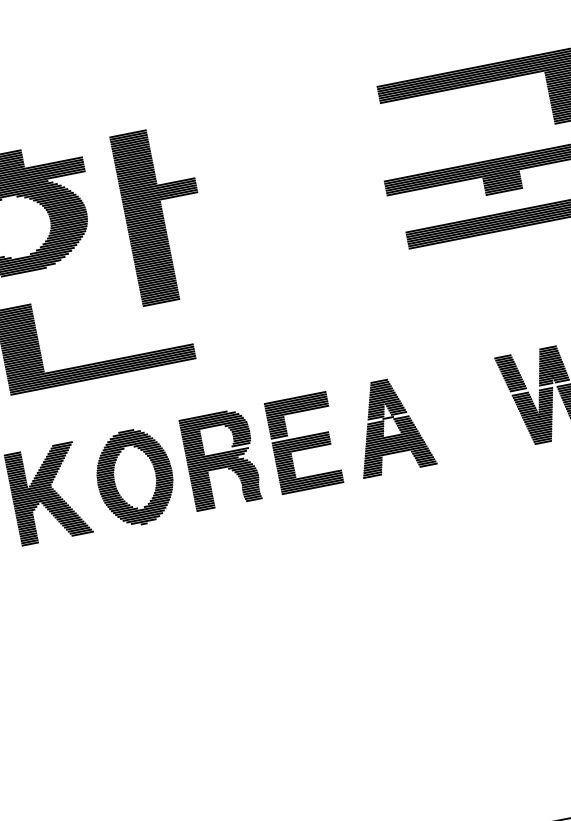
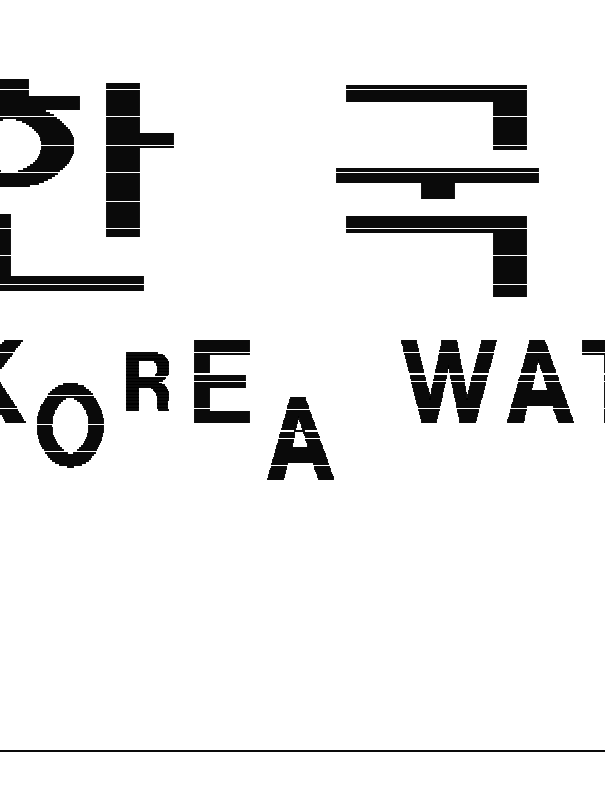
part: (391, 425) -> (300, 438), moved
part: (220, 459) -> (147, 381), size x0.7
part: (155, 473) -> (88, 425), moved

